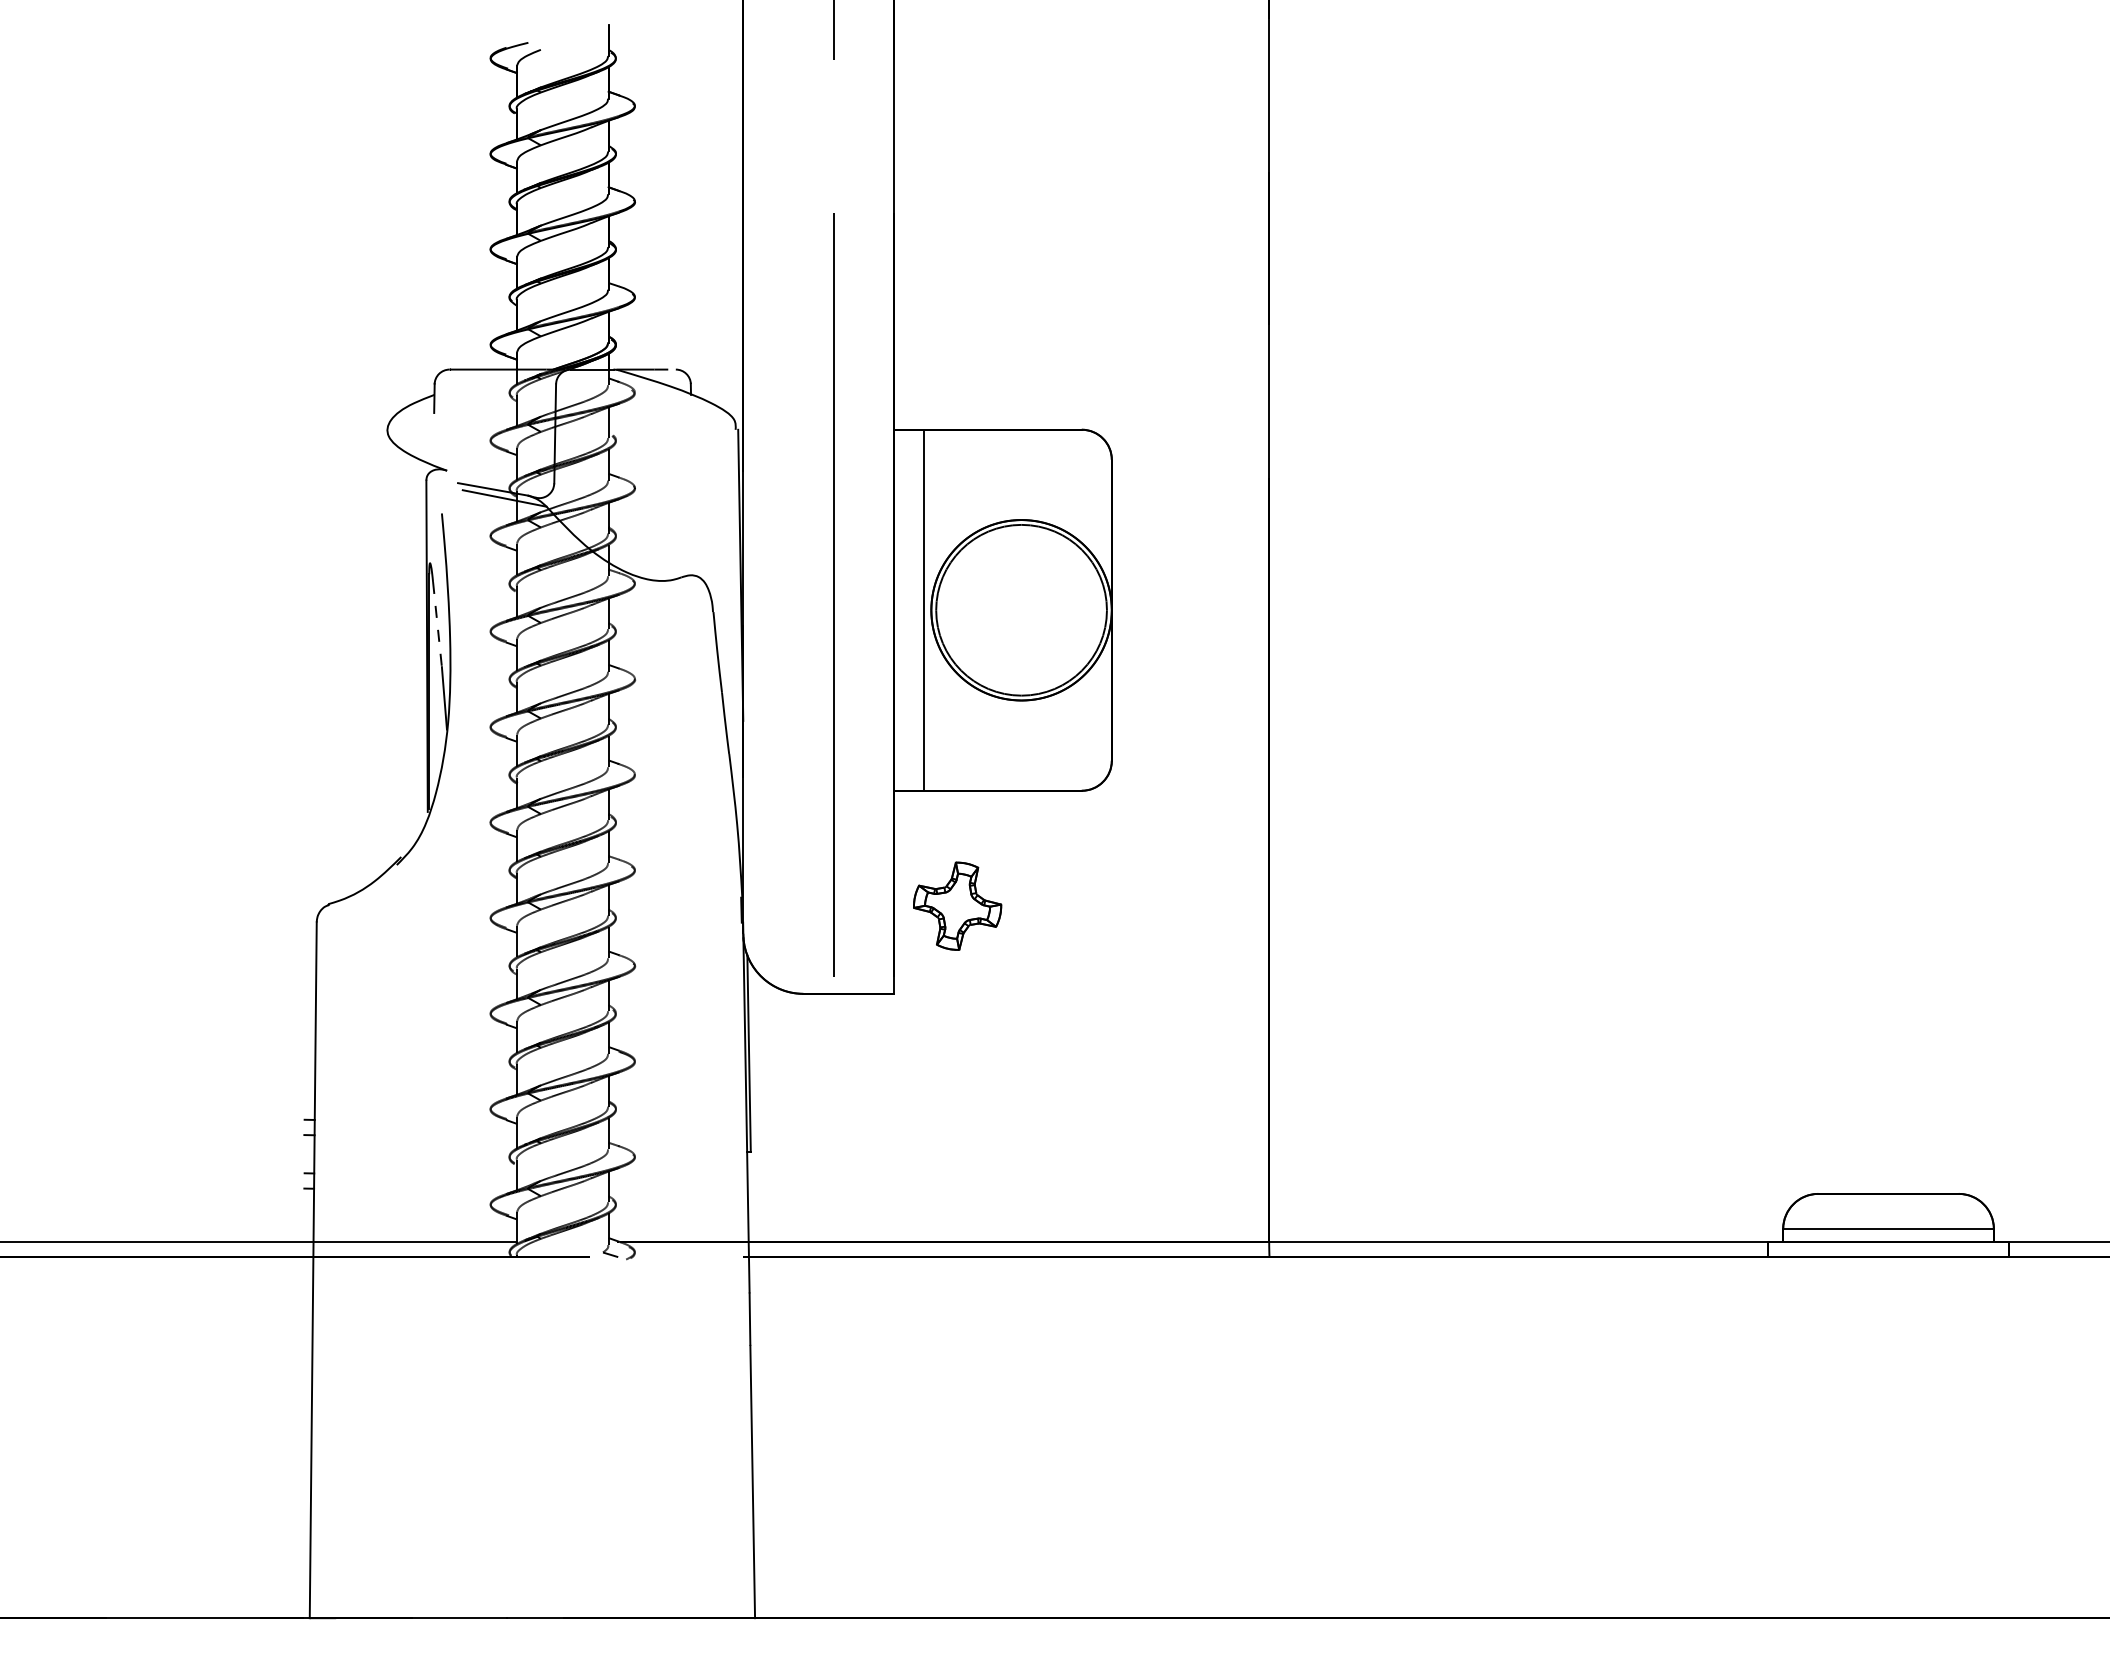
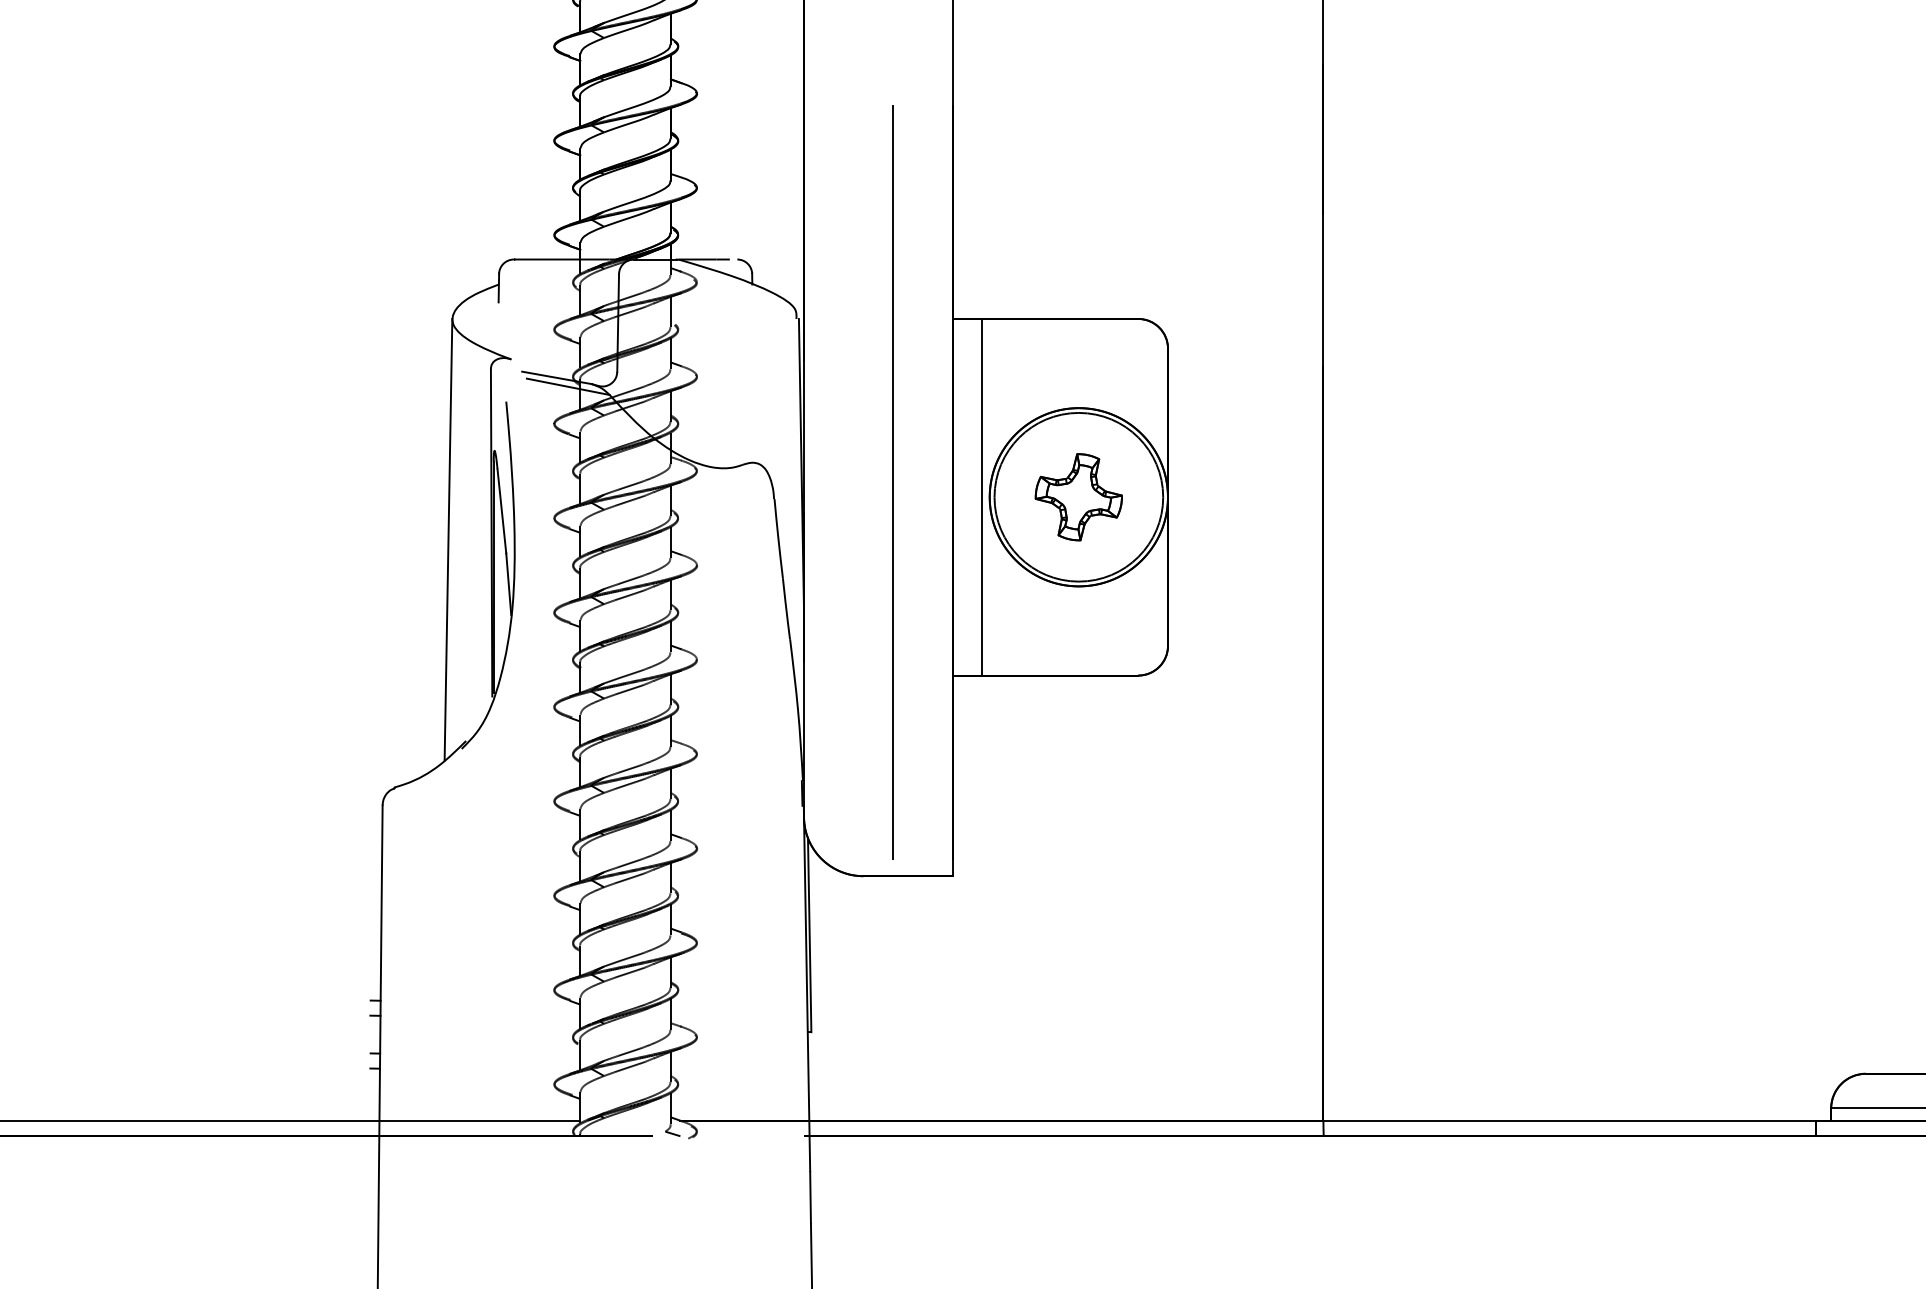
line: (437, 624) -> (501, 511), dashed -> solid
line: (383, 652) -> (448, 538), added
part: (957, 905) -> (1078, 496), moved

